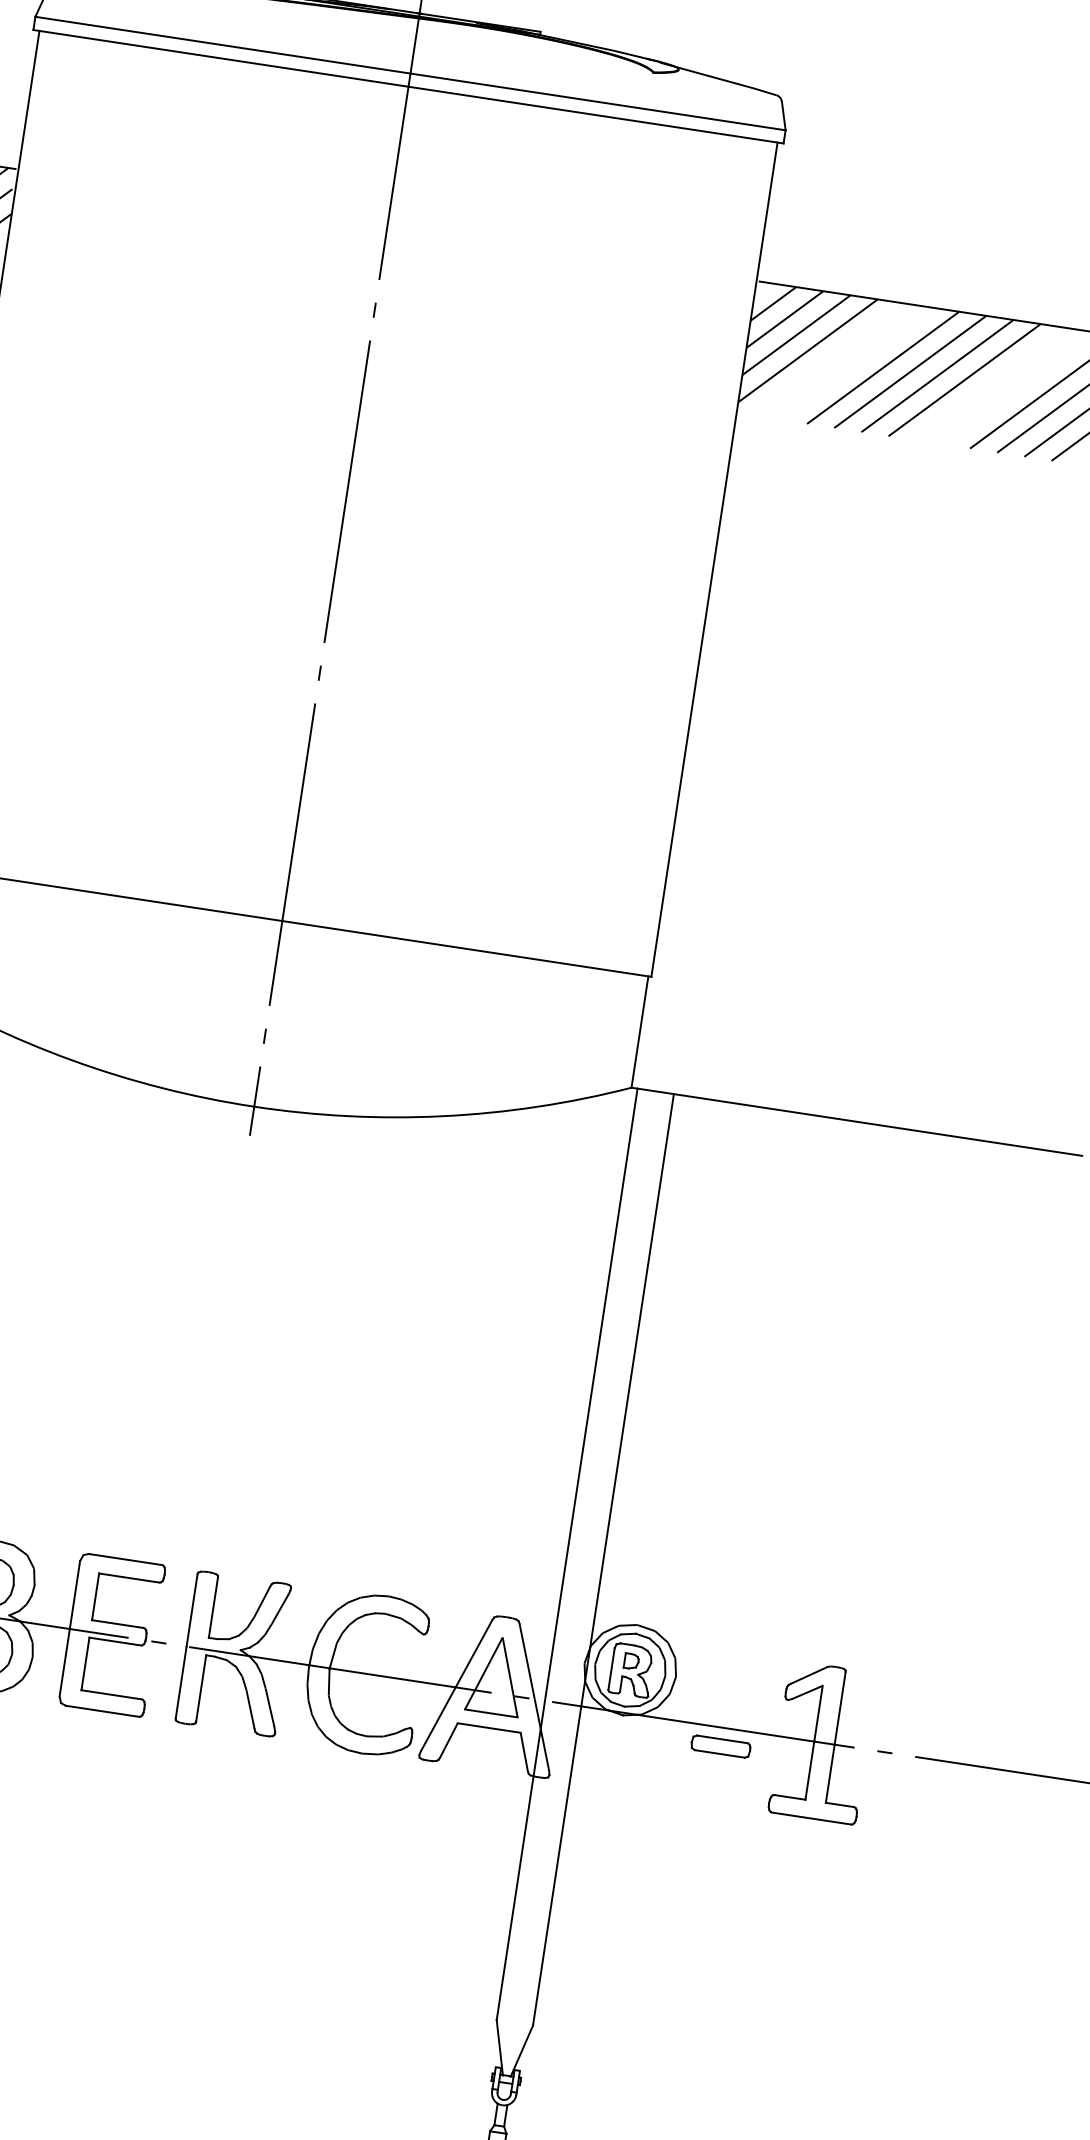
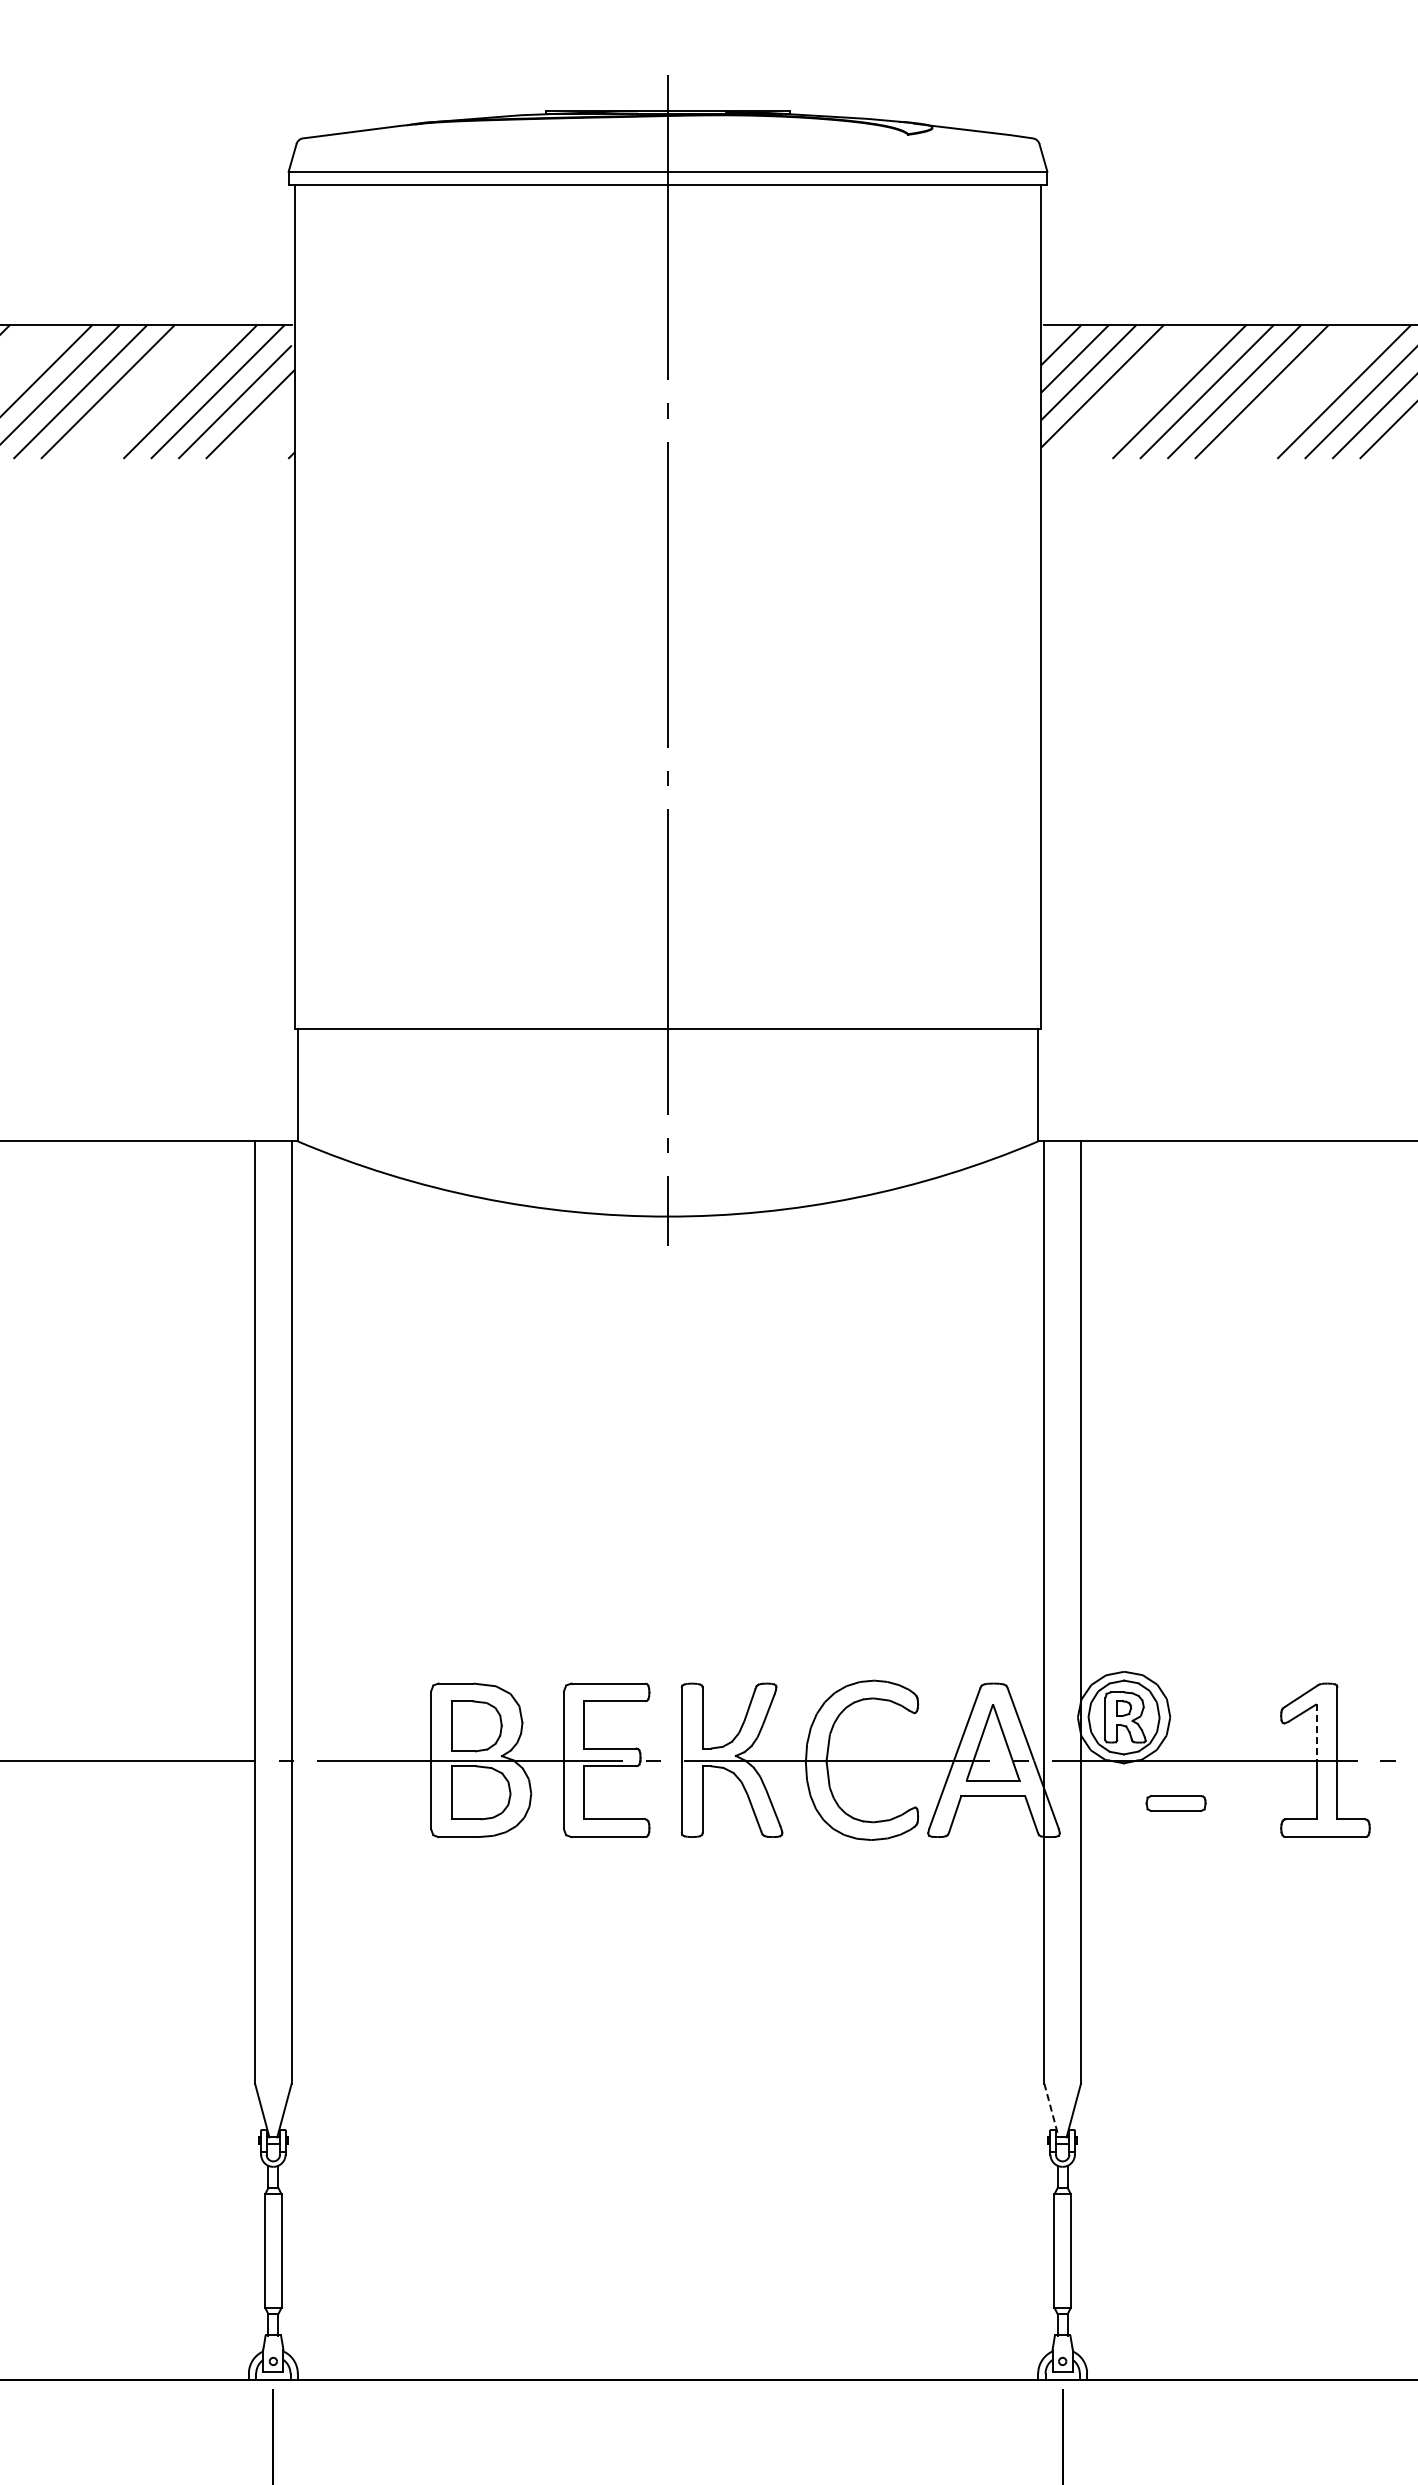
line: (818, 1713) -> (1316, 1732), solid -> dashed
part: (720, 1746) -> (1175, 1803), moved
line: (499, 2047) -> (1051, 2110), solid -> dashed

